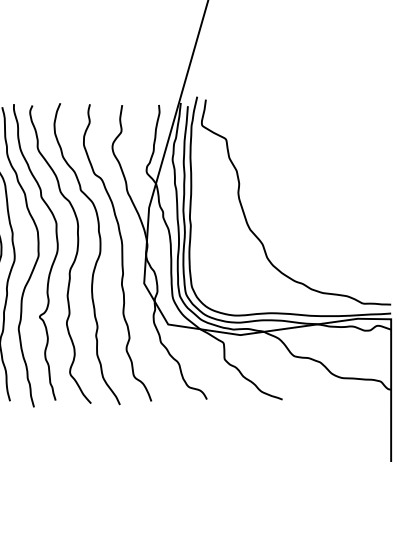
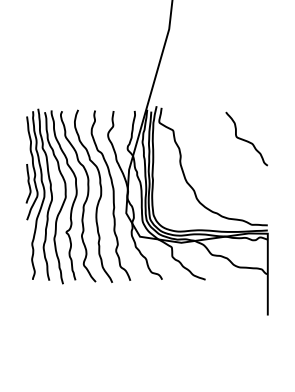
curve: (352, 154) -> (245, 139), added

